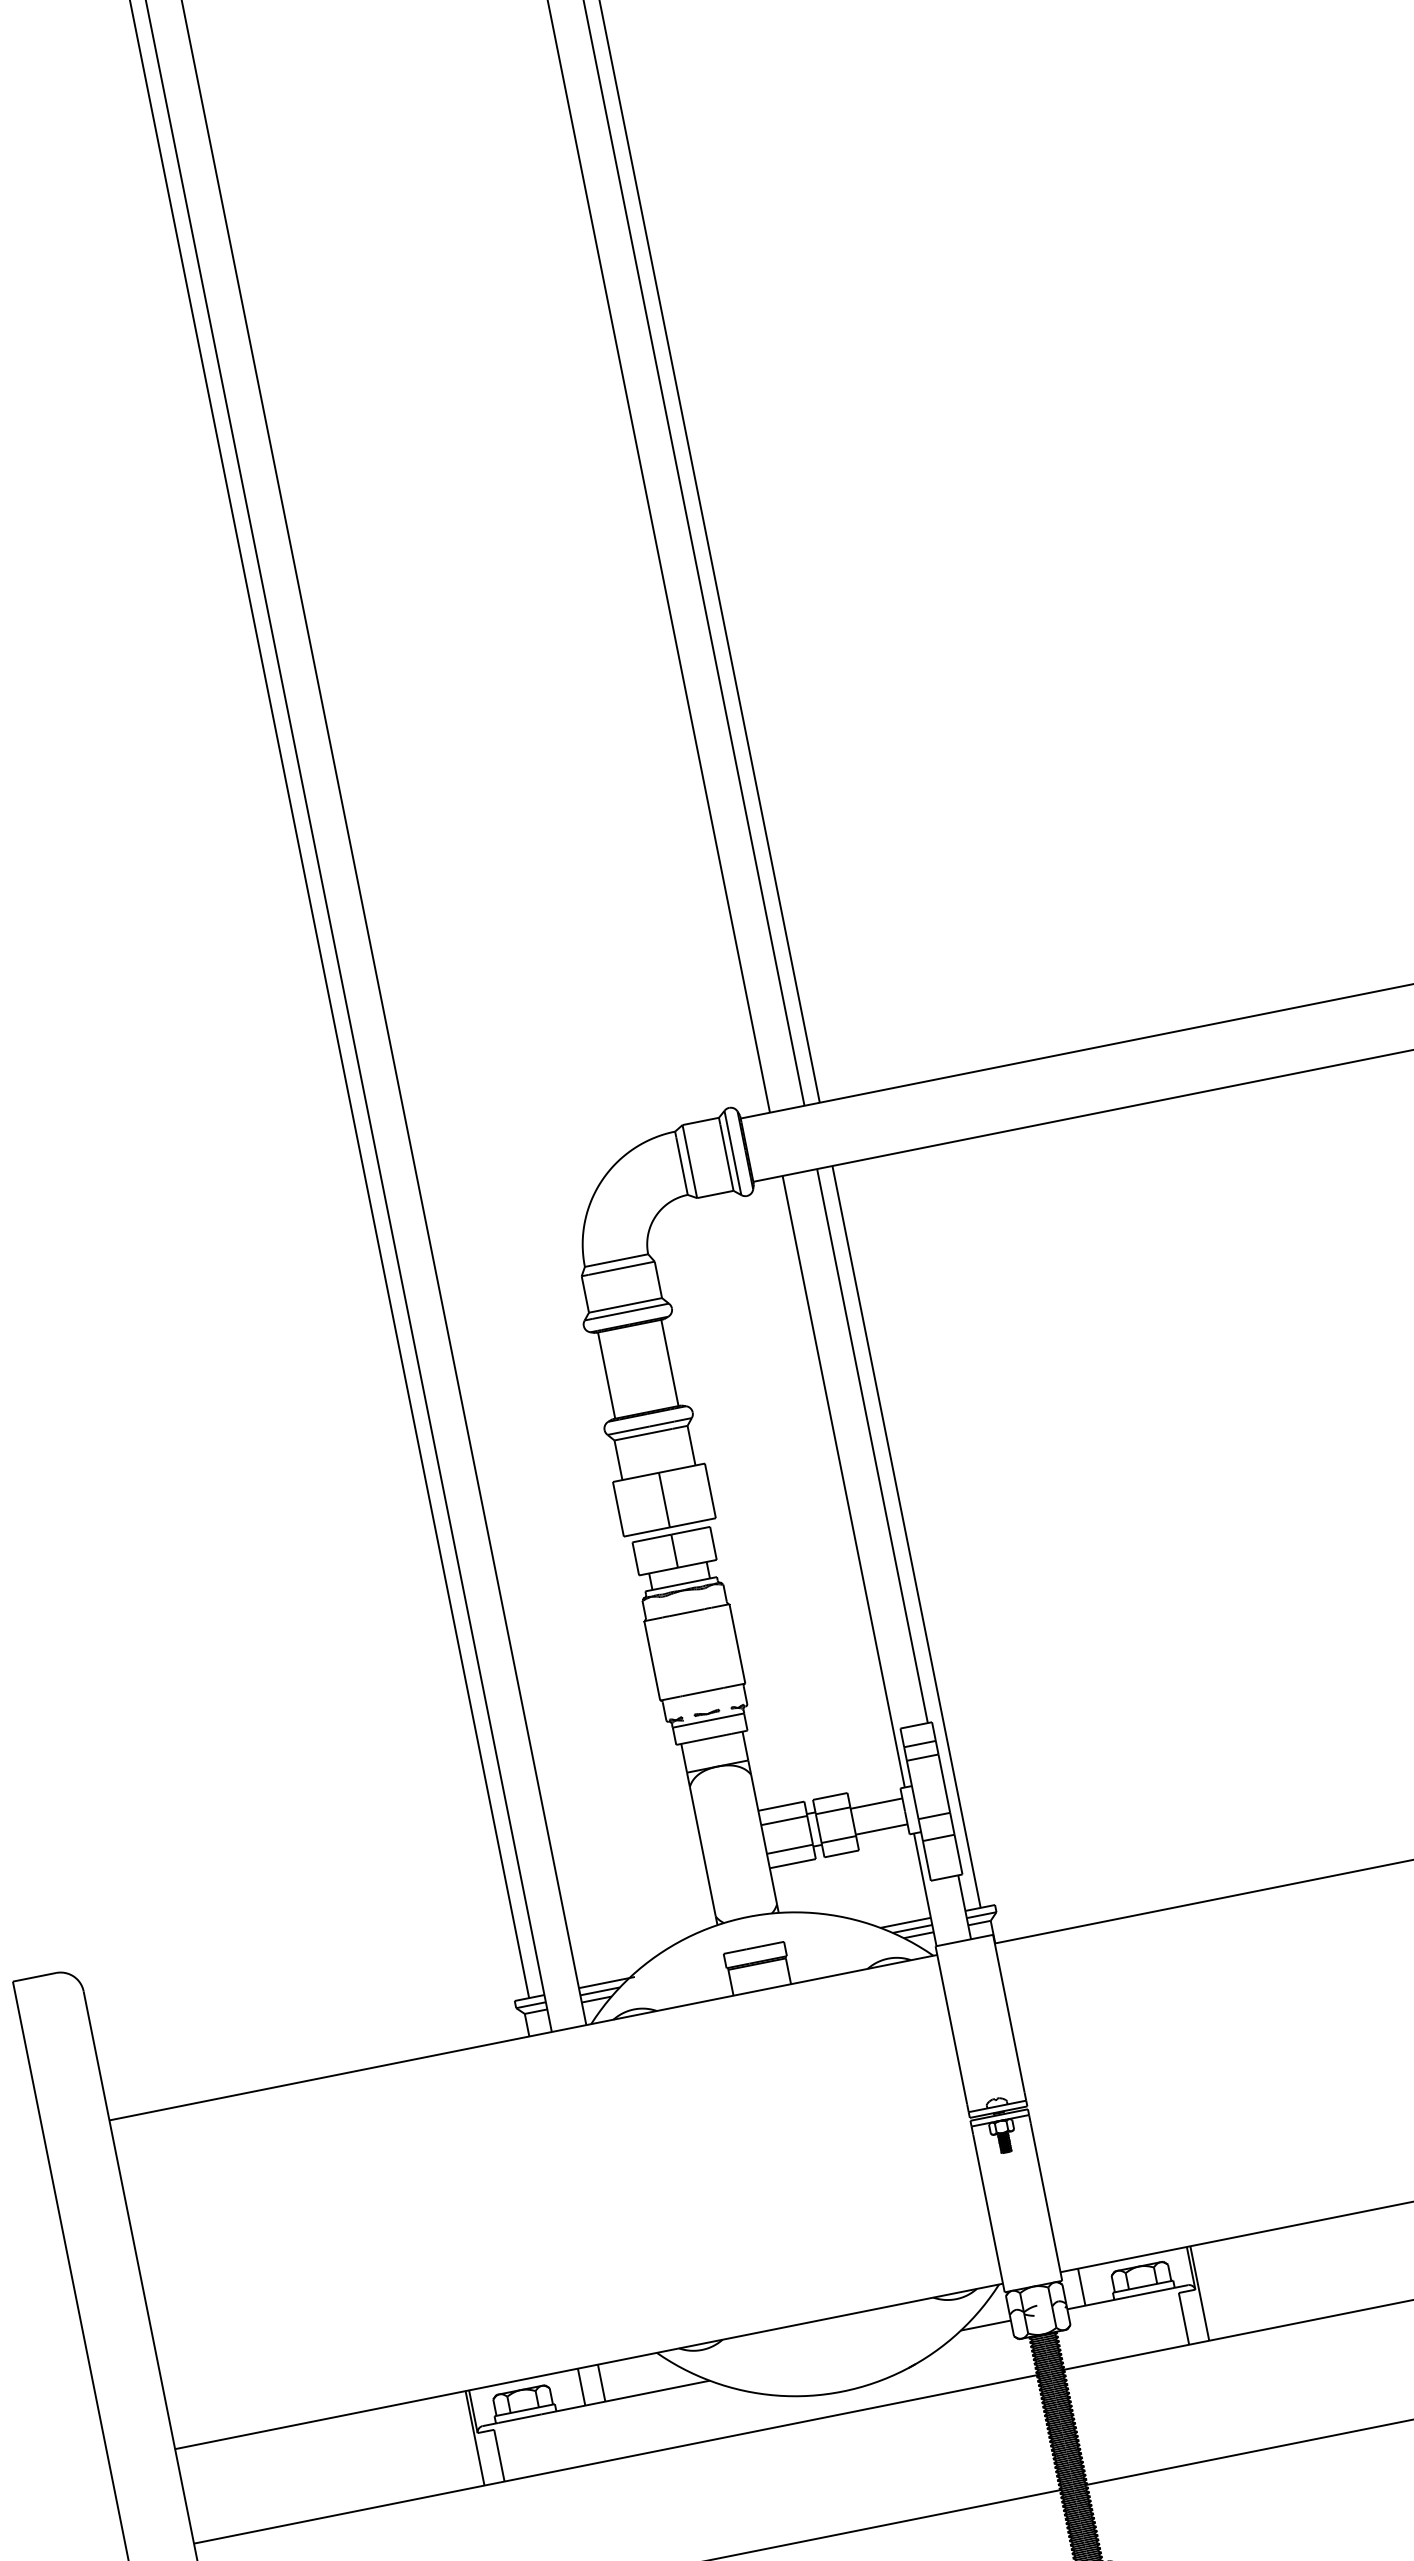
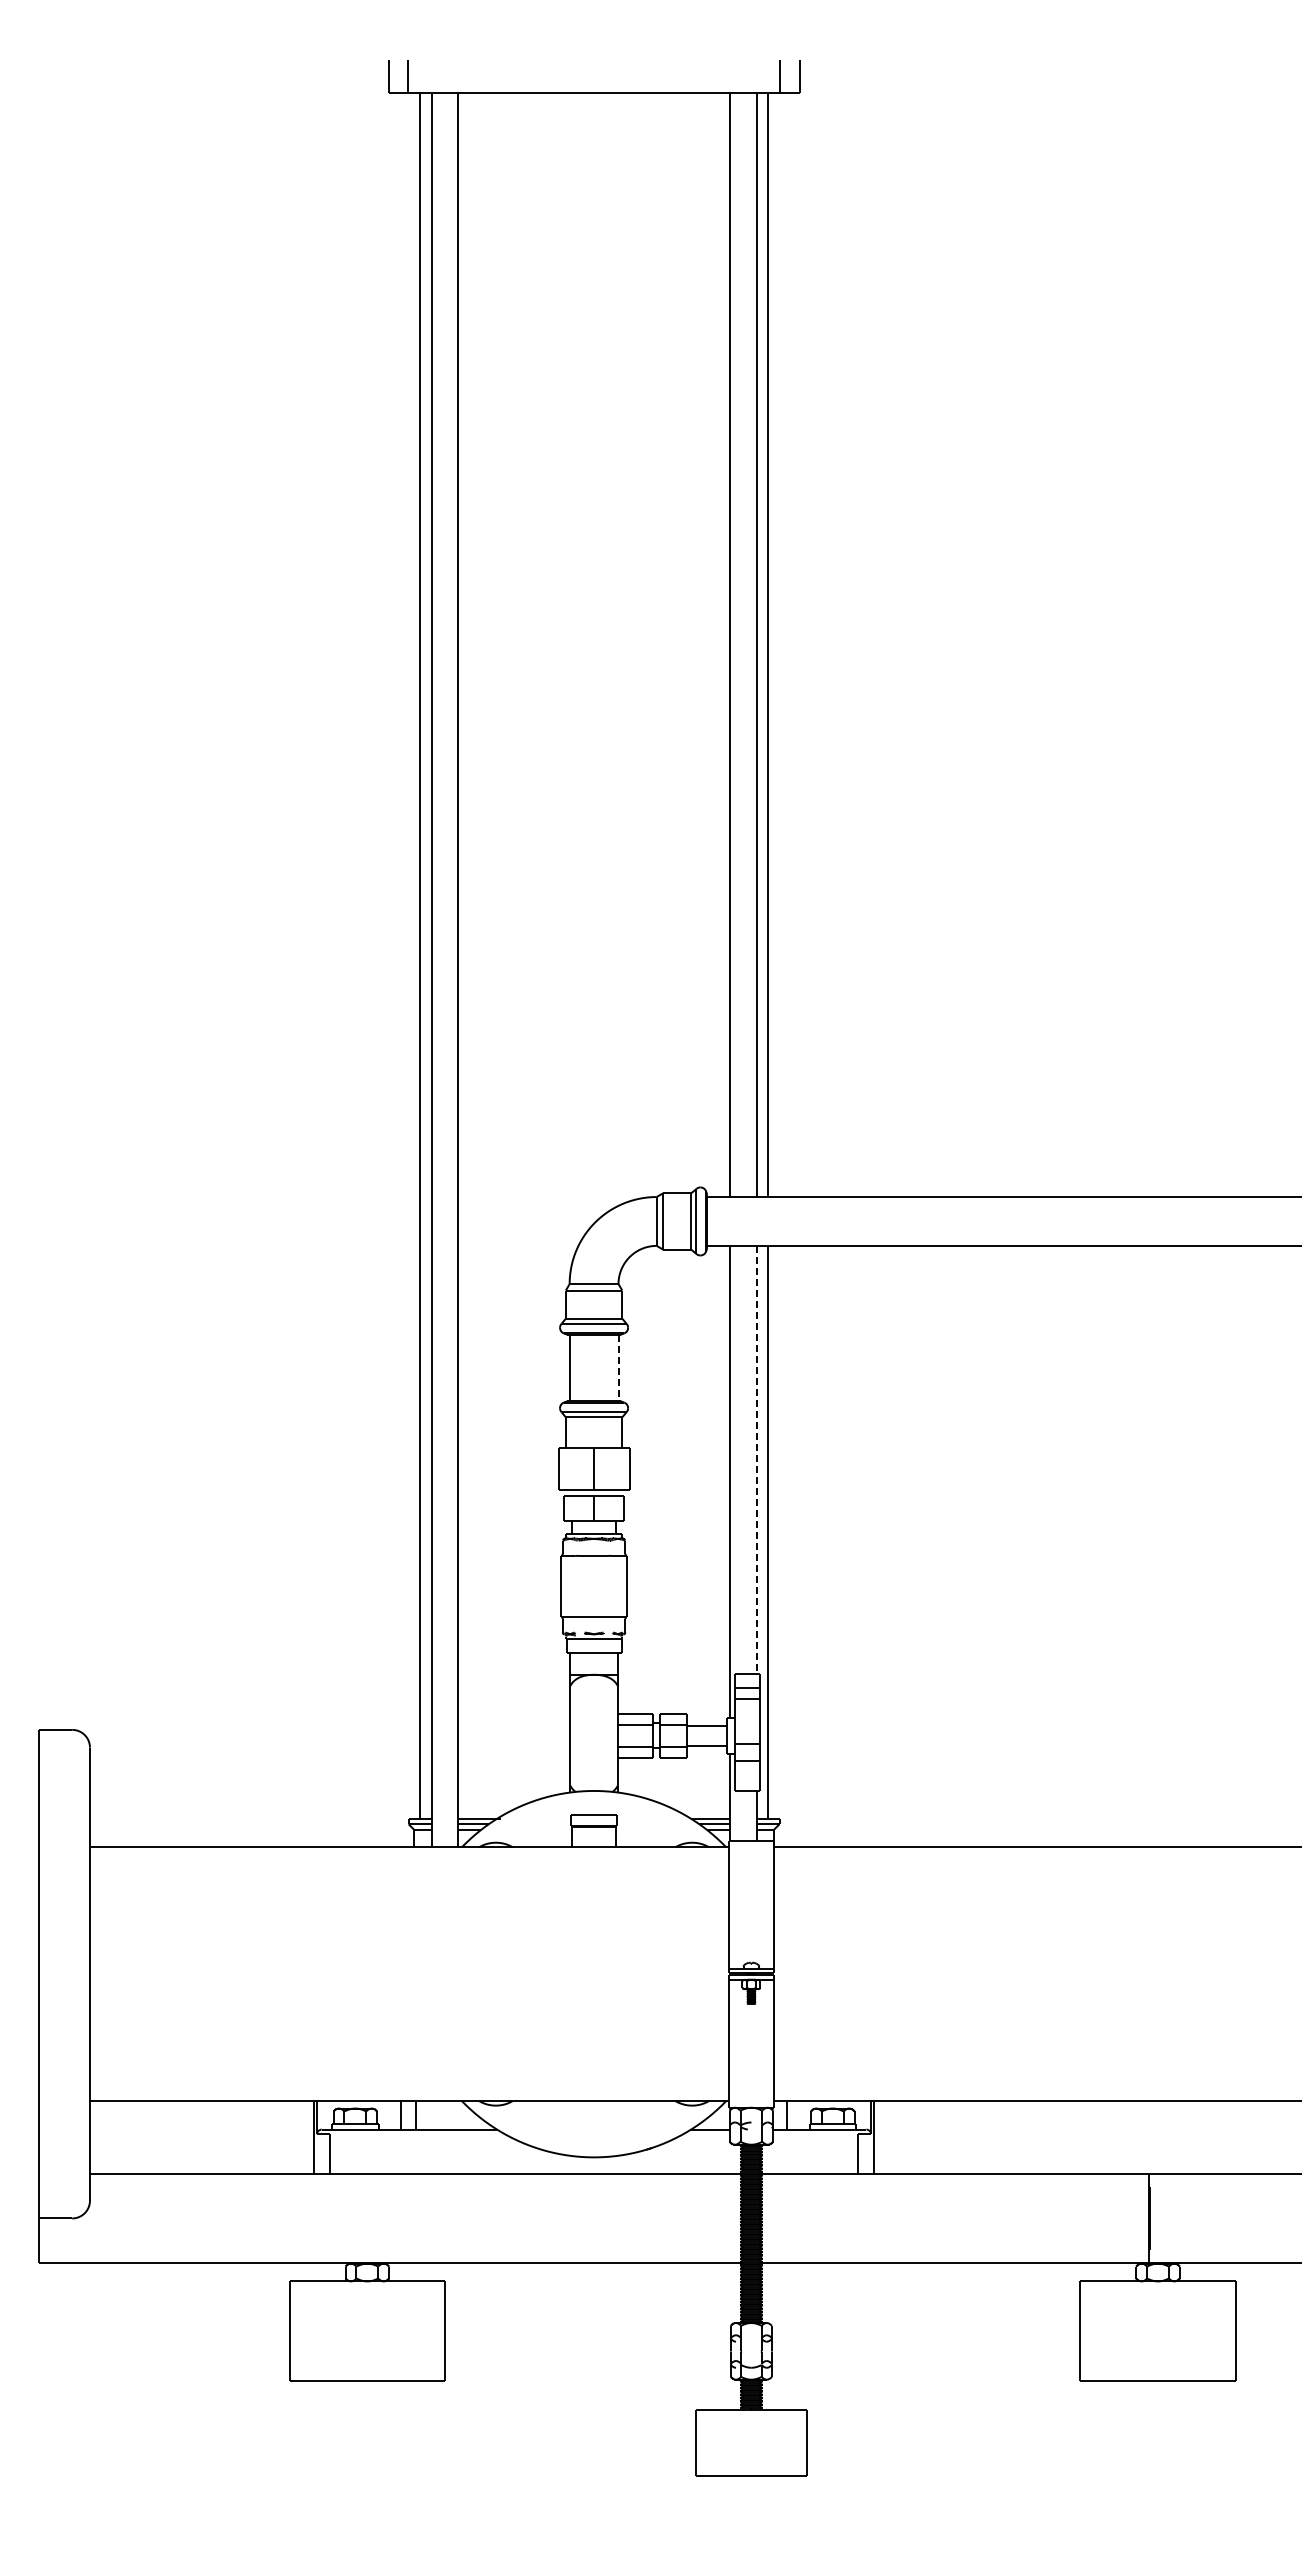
line: (670, 1363) -> (618, 1368), solid -> dashed
line: (872, 1445) -> (756, 1459), solid -> dashed

